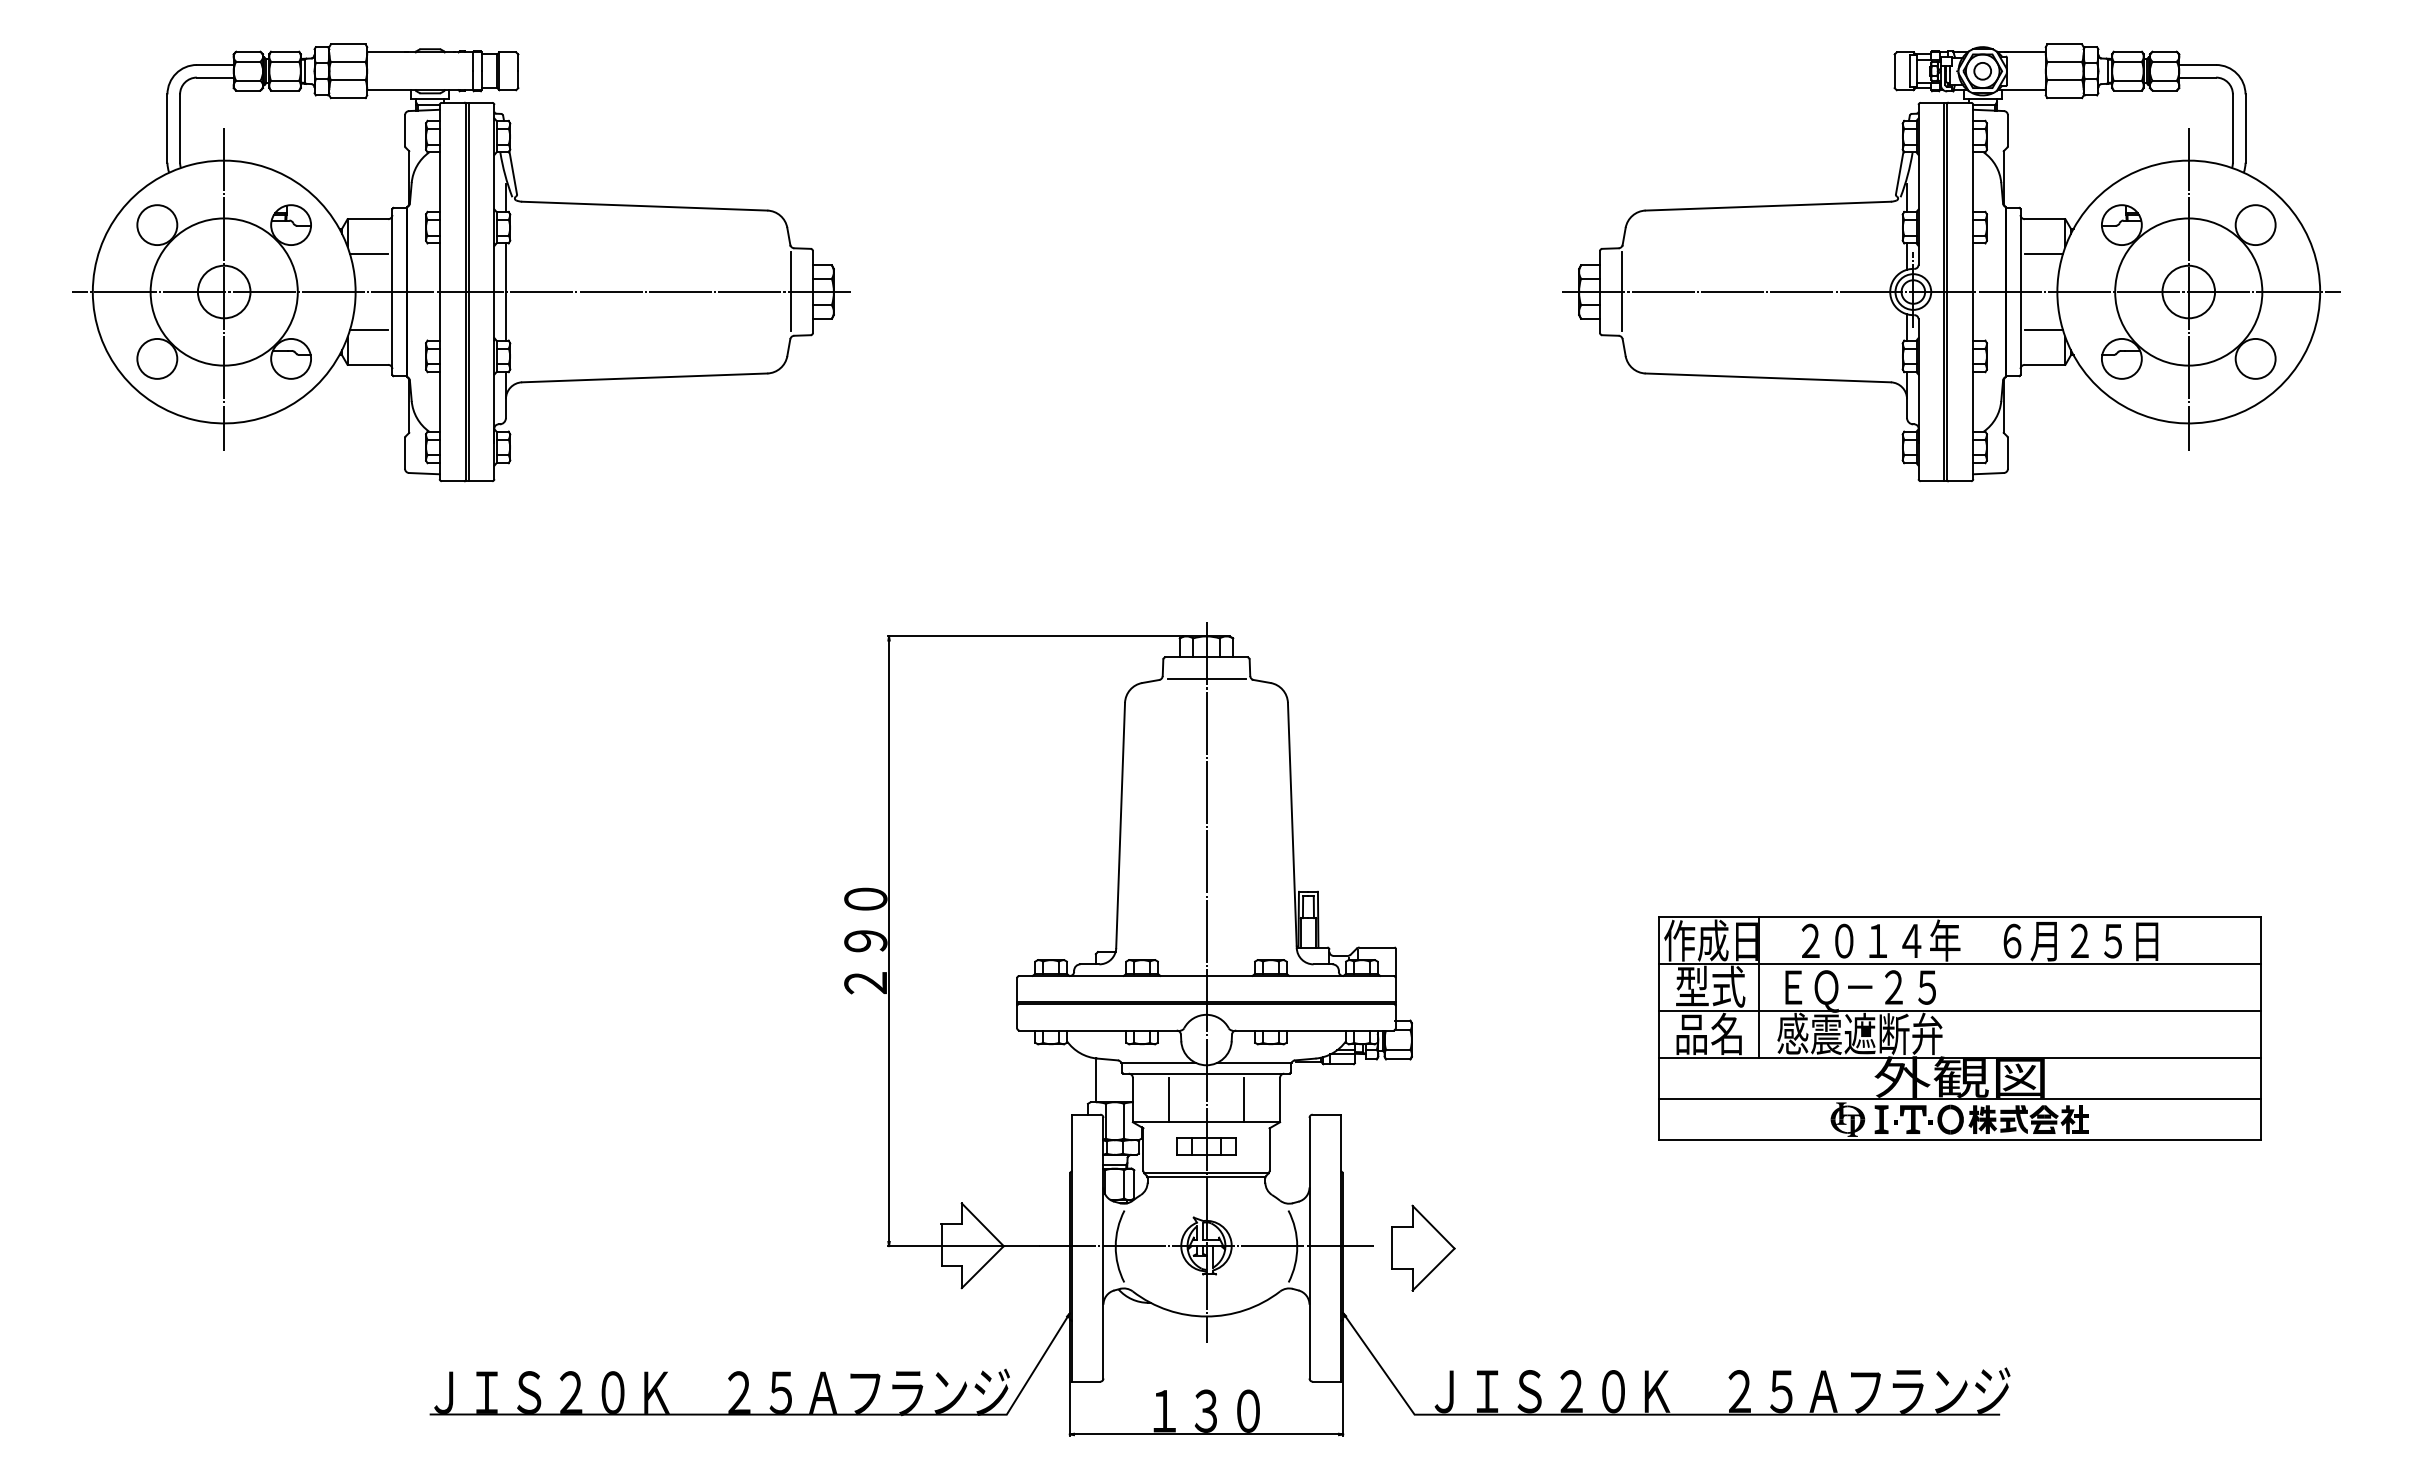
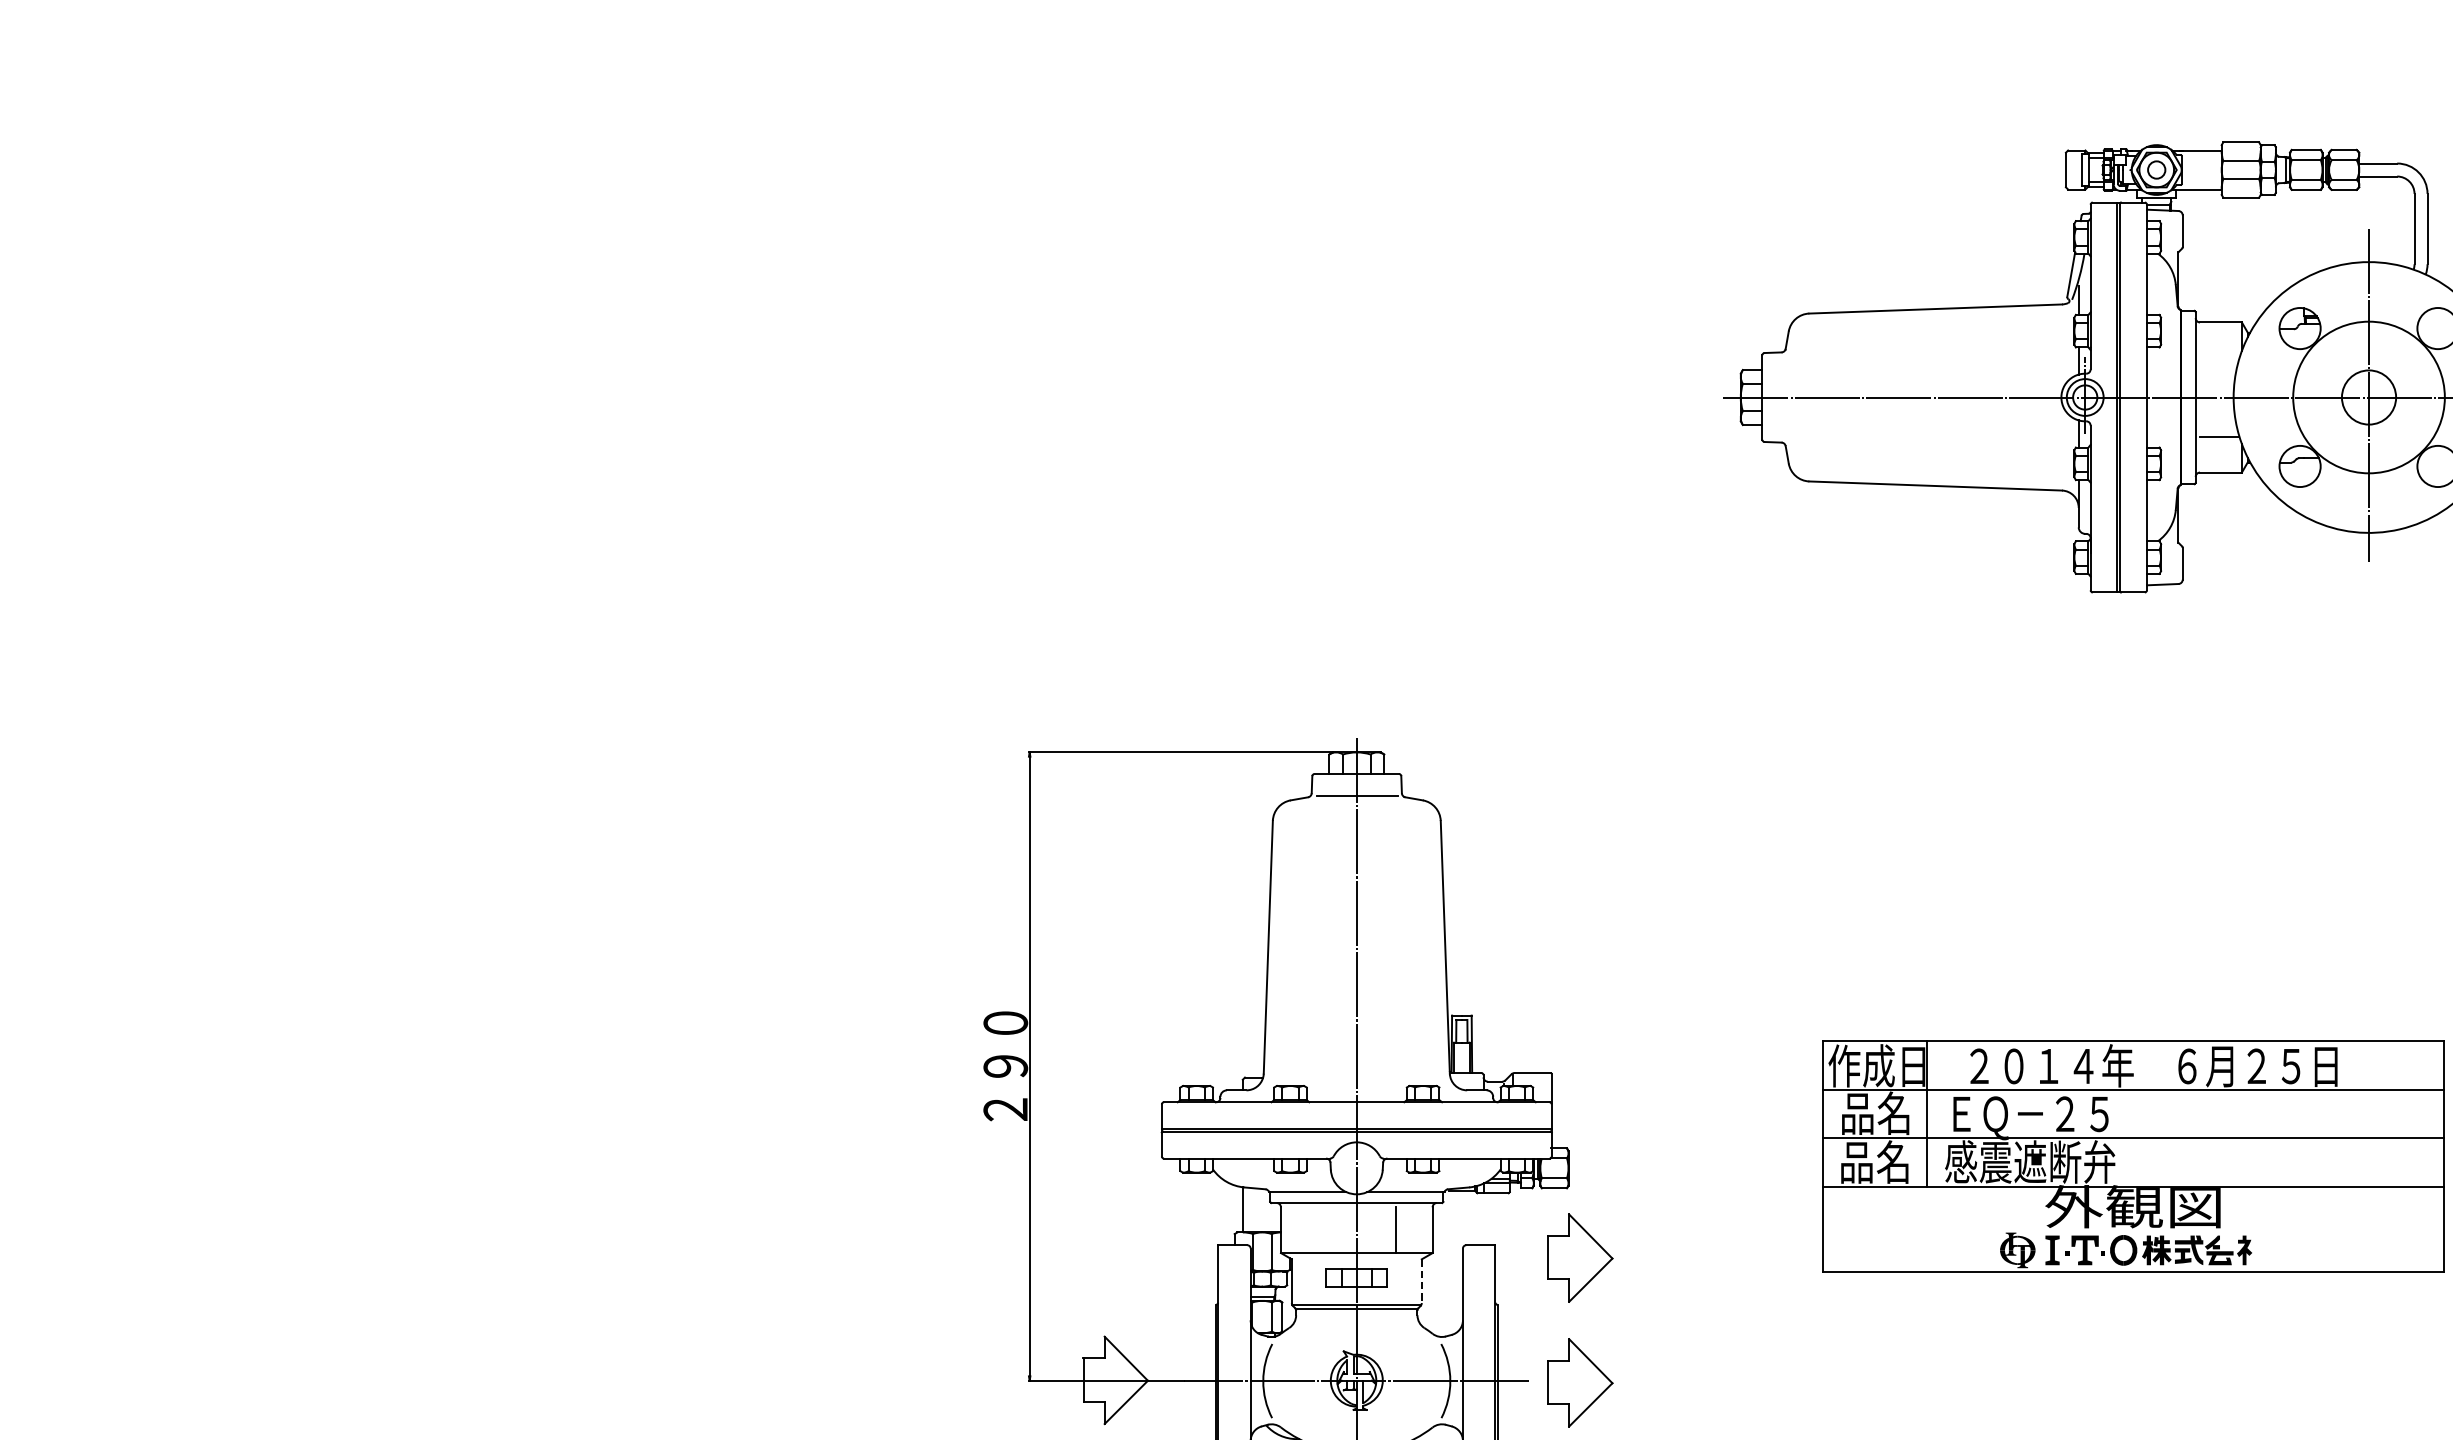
line: (2043, 254) -> (2219, 358), removed
part: (461, 262) -> (589, 367), removed
line: (1621, 291) -> (1784, 396), removed
text: (1710, 986) -> (1876, 1113), 型式 -> 品名
line: (1168, 1099) -> (1317, 1229), removed
line: (1959, 1099) -> (2132, 1229), removed
fill: (2051, 1112) -> (2227, 1242), removed
fill: (2080, 1119) -> (2257, 1250), removed
part: (1423, 1126) -> (1580, 1257), added
line: (1269, 1150) -> (1421, 1282), solid -> dashed

